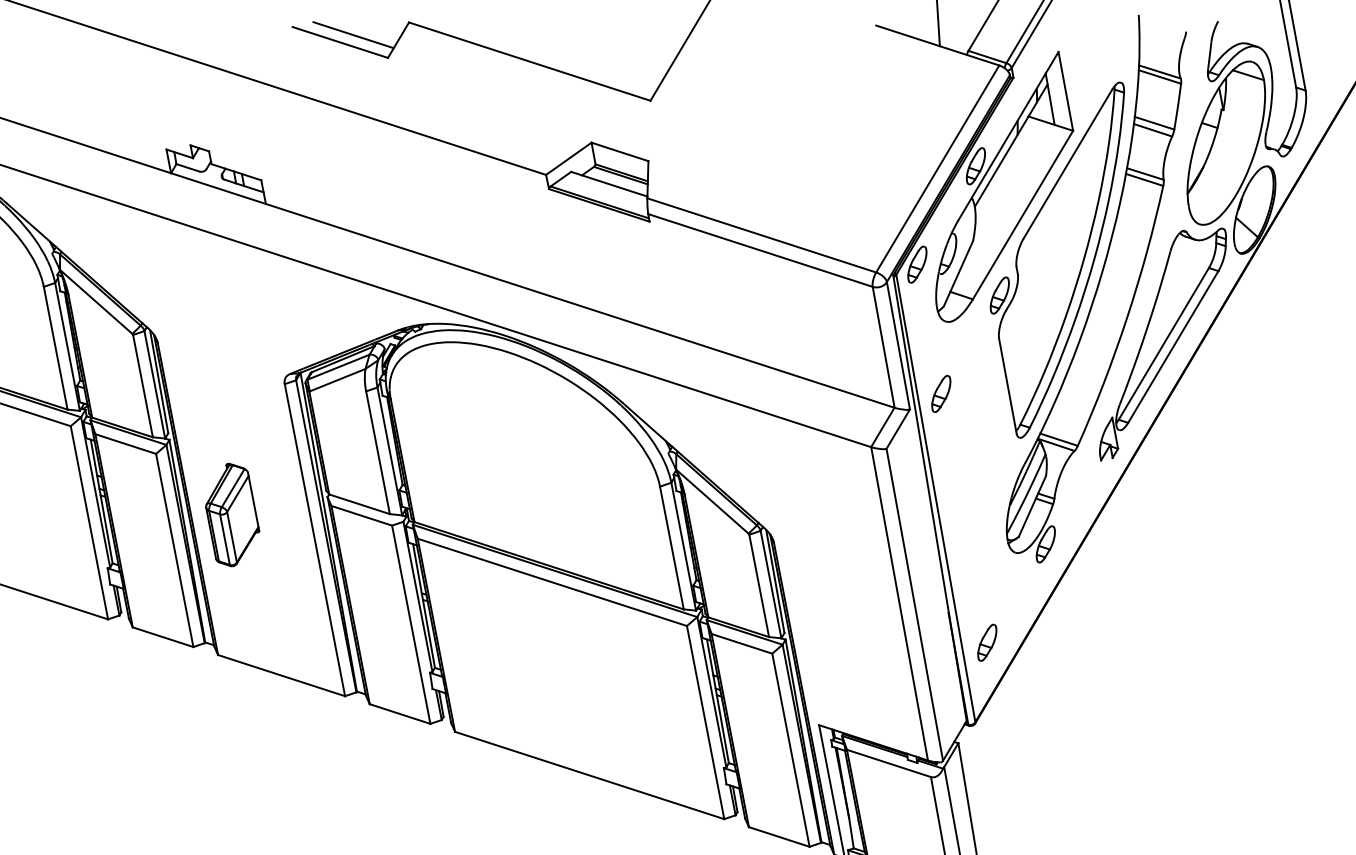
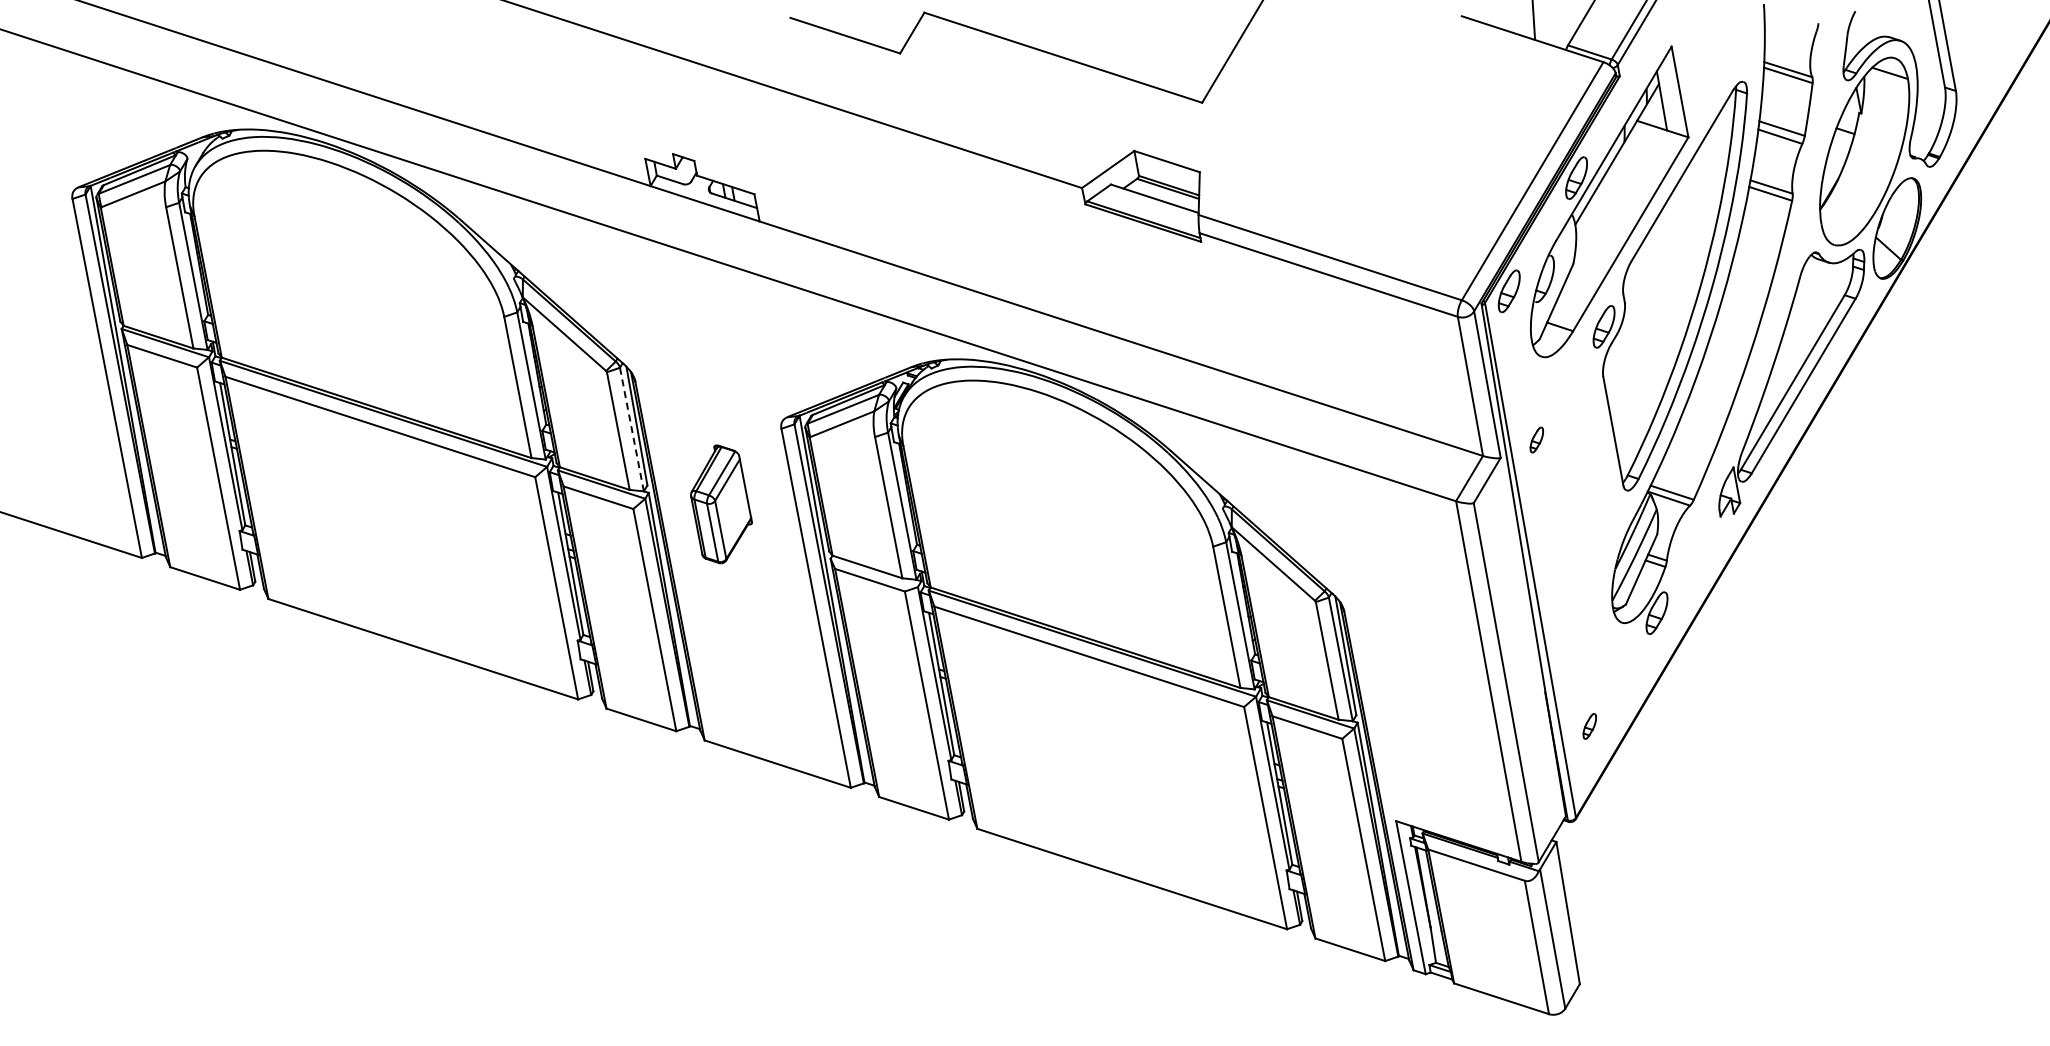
line: (353, 35) -> (860, 27), removed
line: (154, 384) -> (631, 429), solid -> dashed
part: (941, 393) -> (1536, 439), size x0.6
part: (232, 515) -> (721, 504), moved
part: (987, 642) -> (1589, 726), size x0.6

